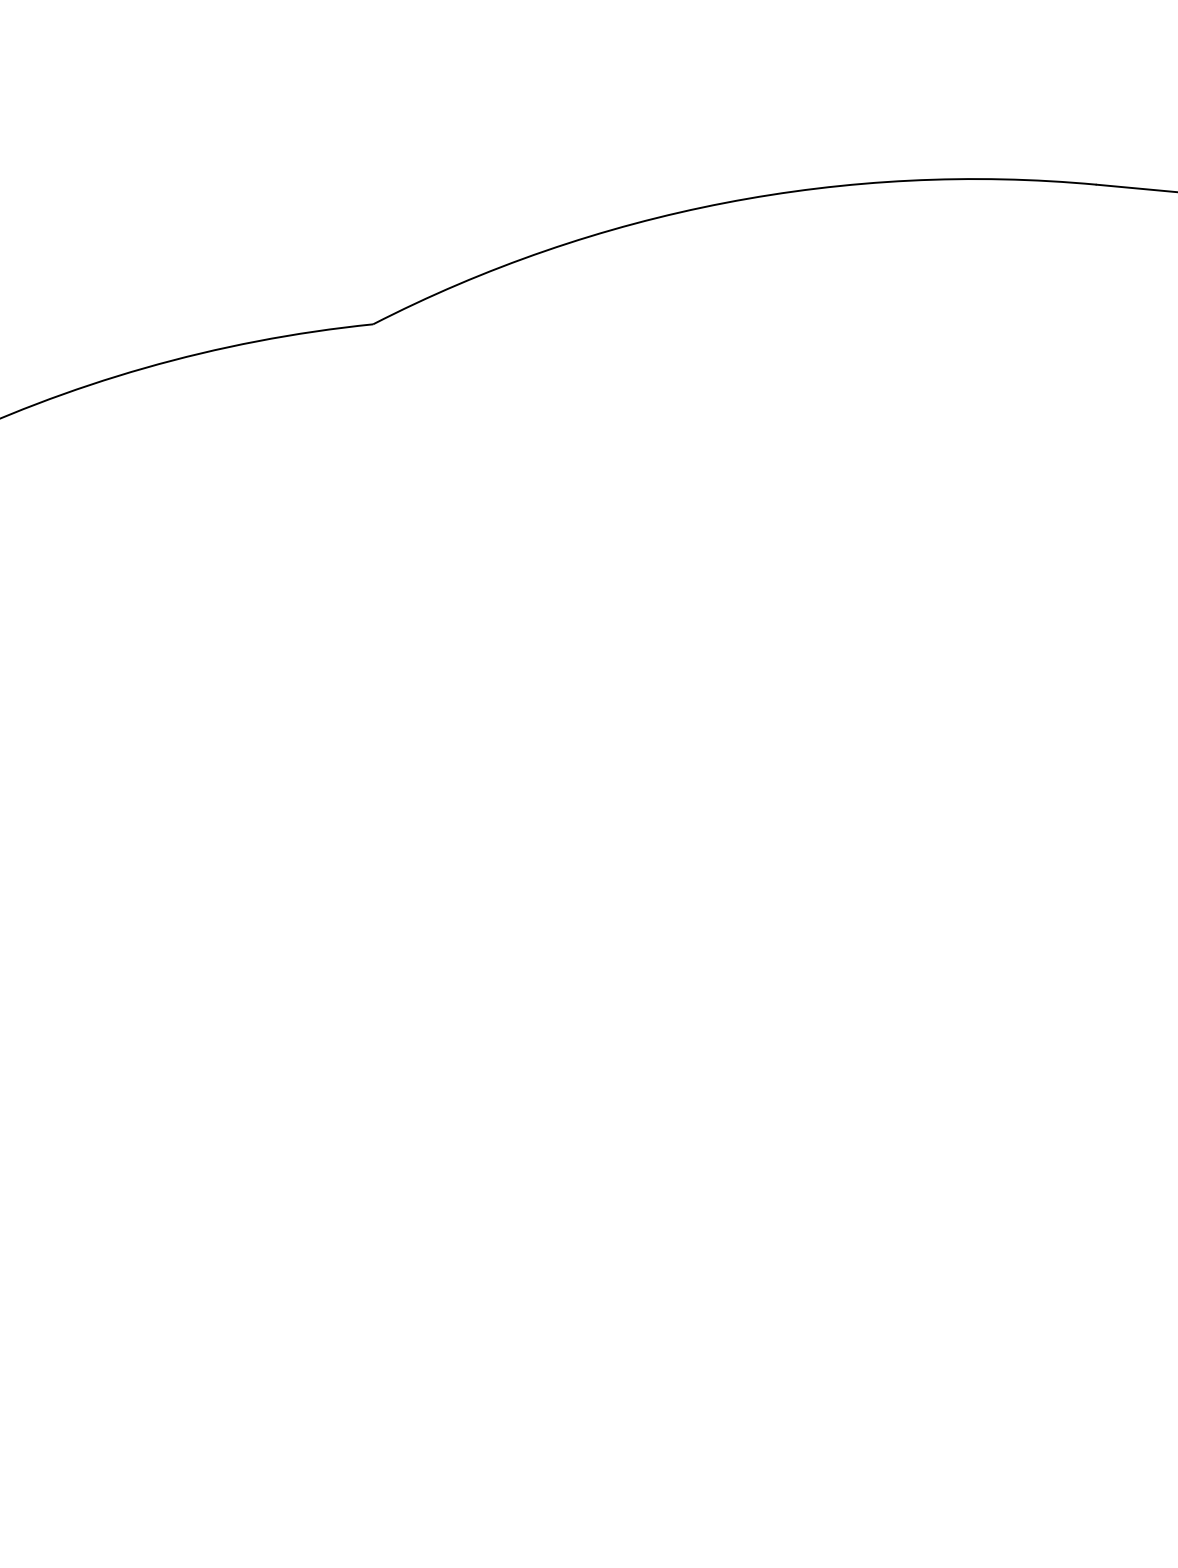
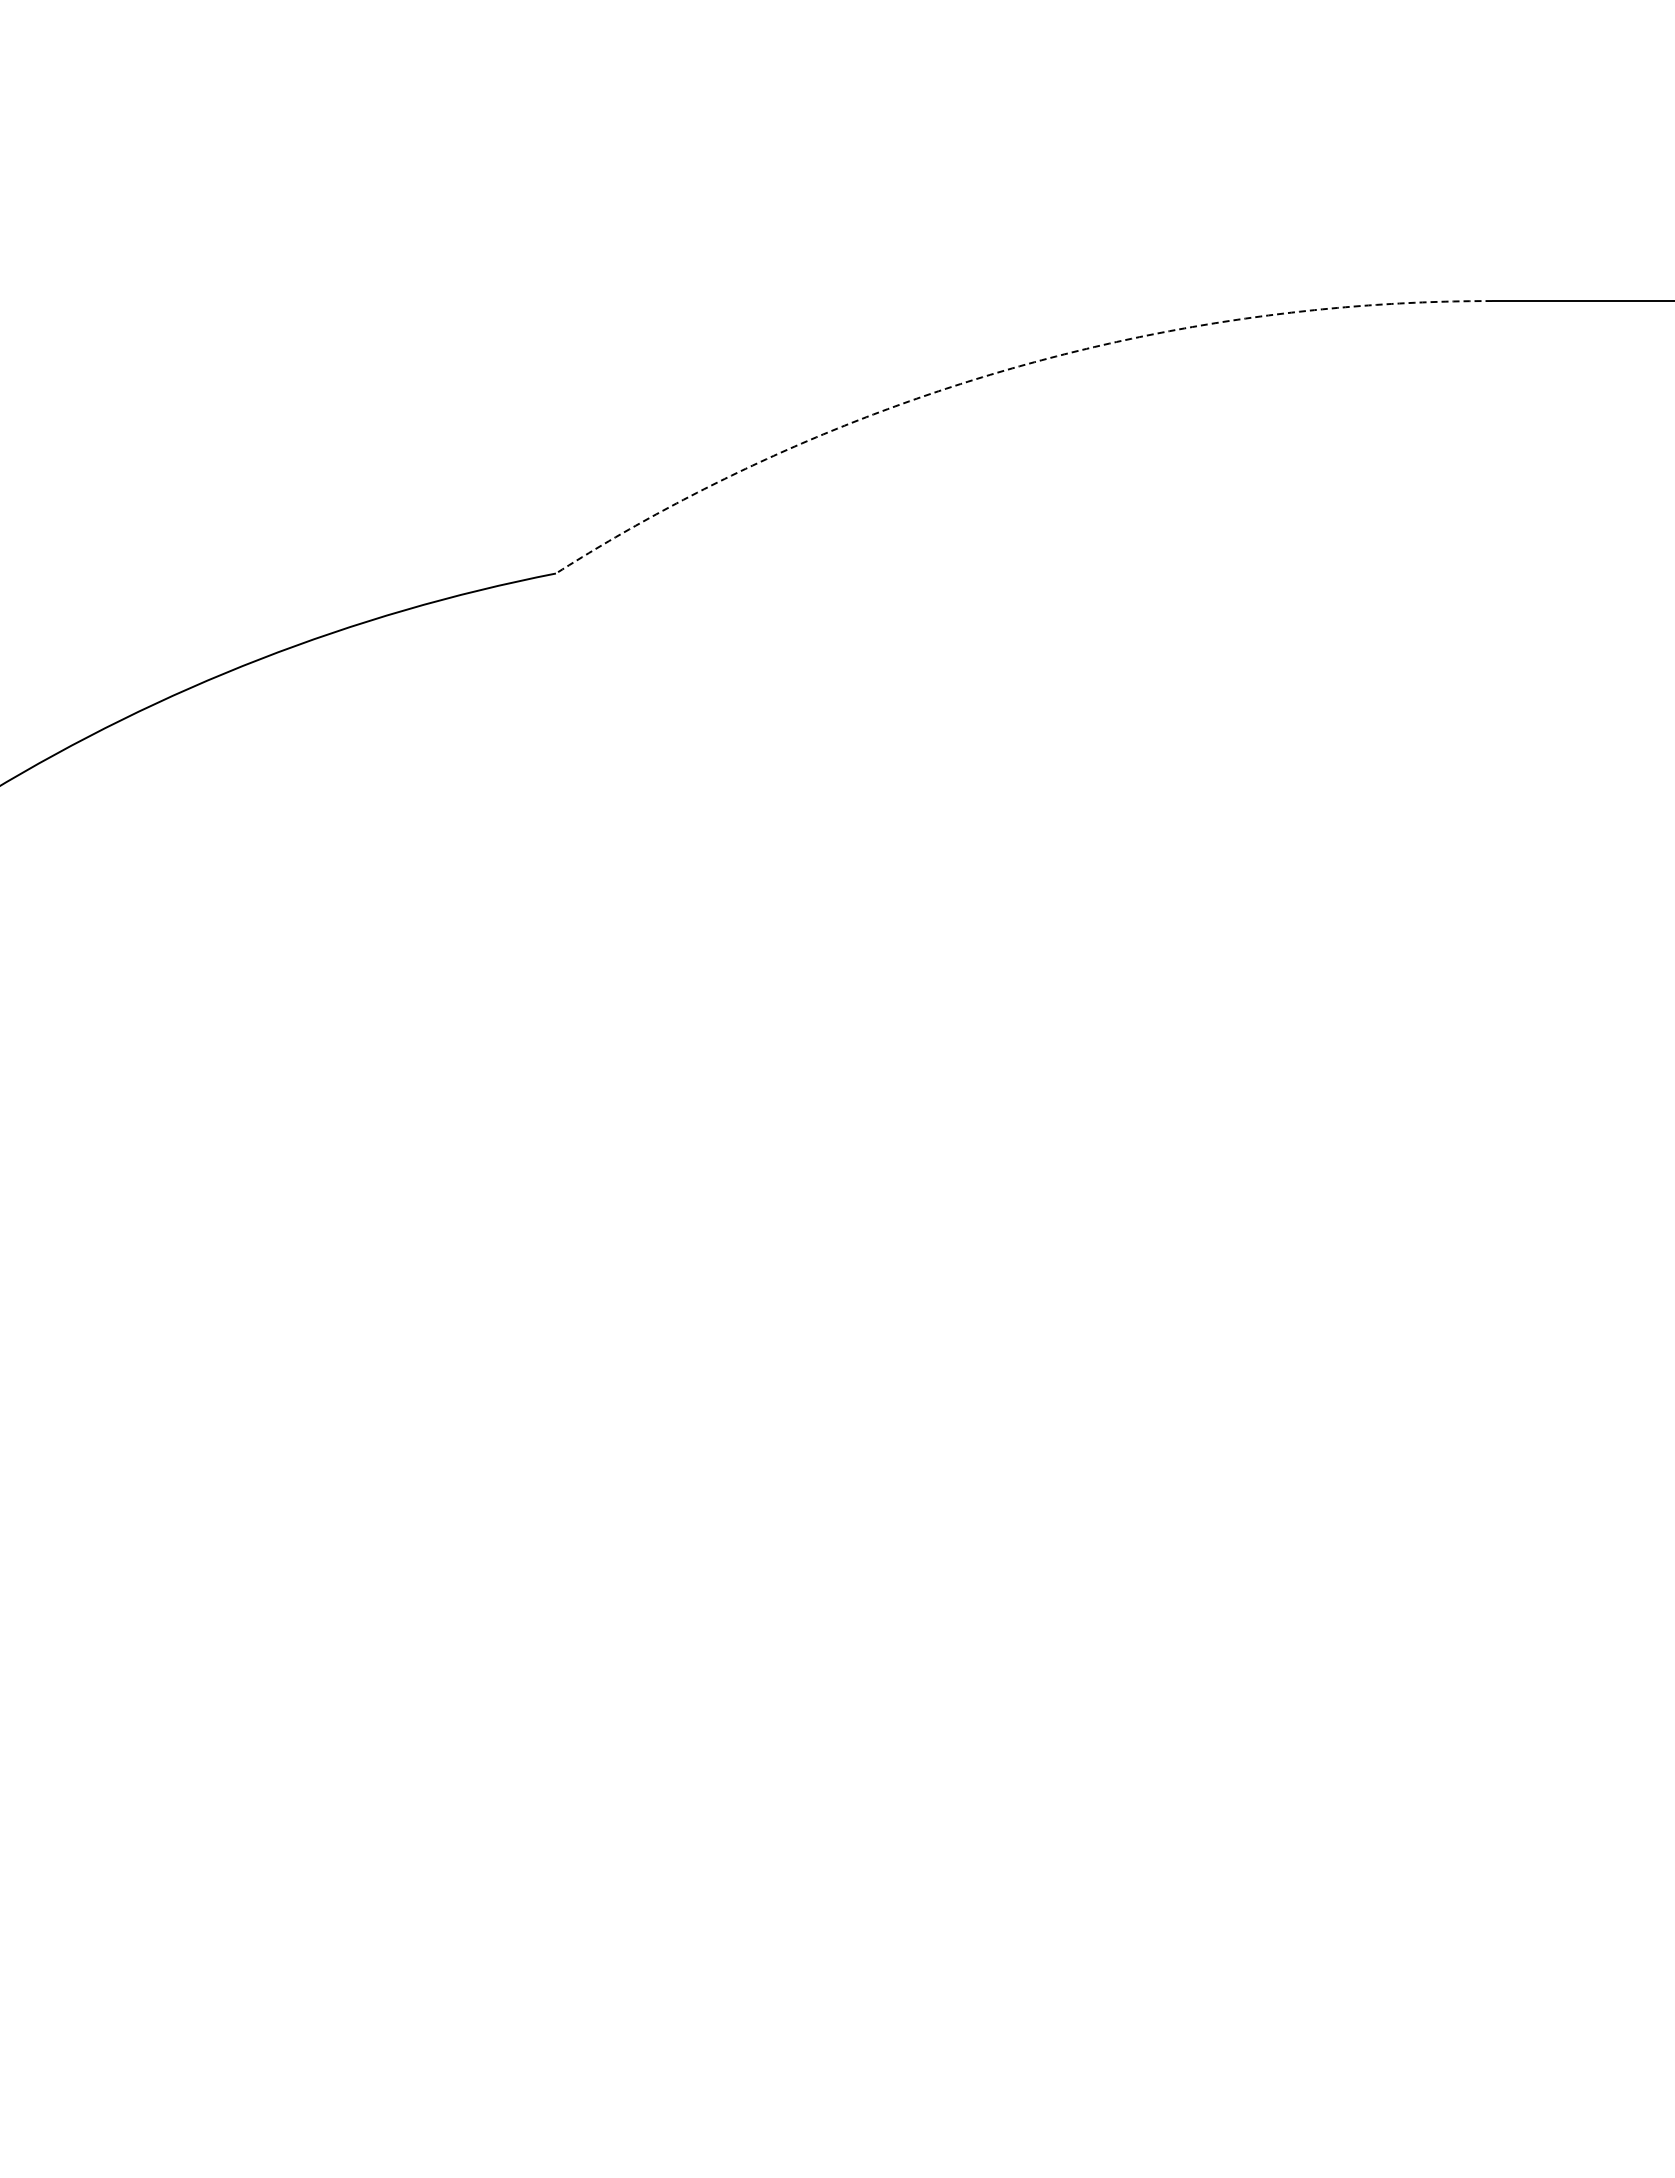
arc: (724, 202) -> (1004, 370), solid -> dashed

